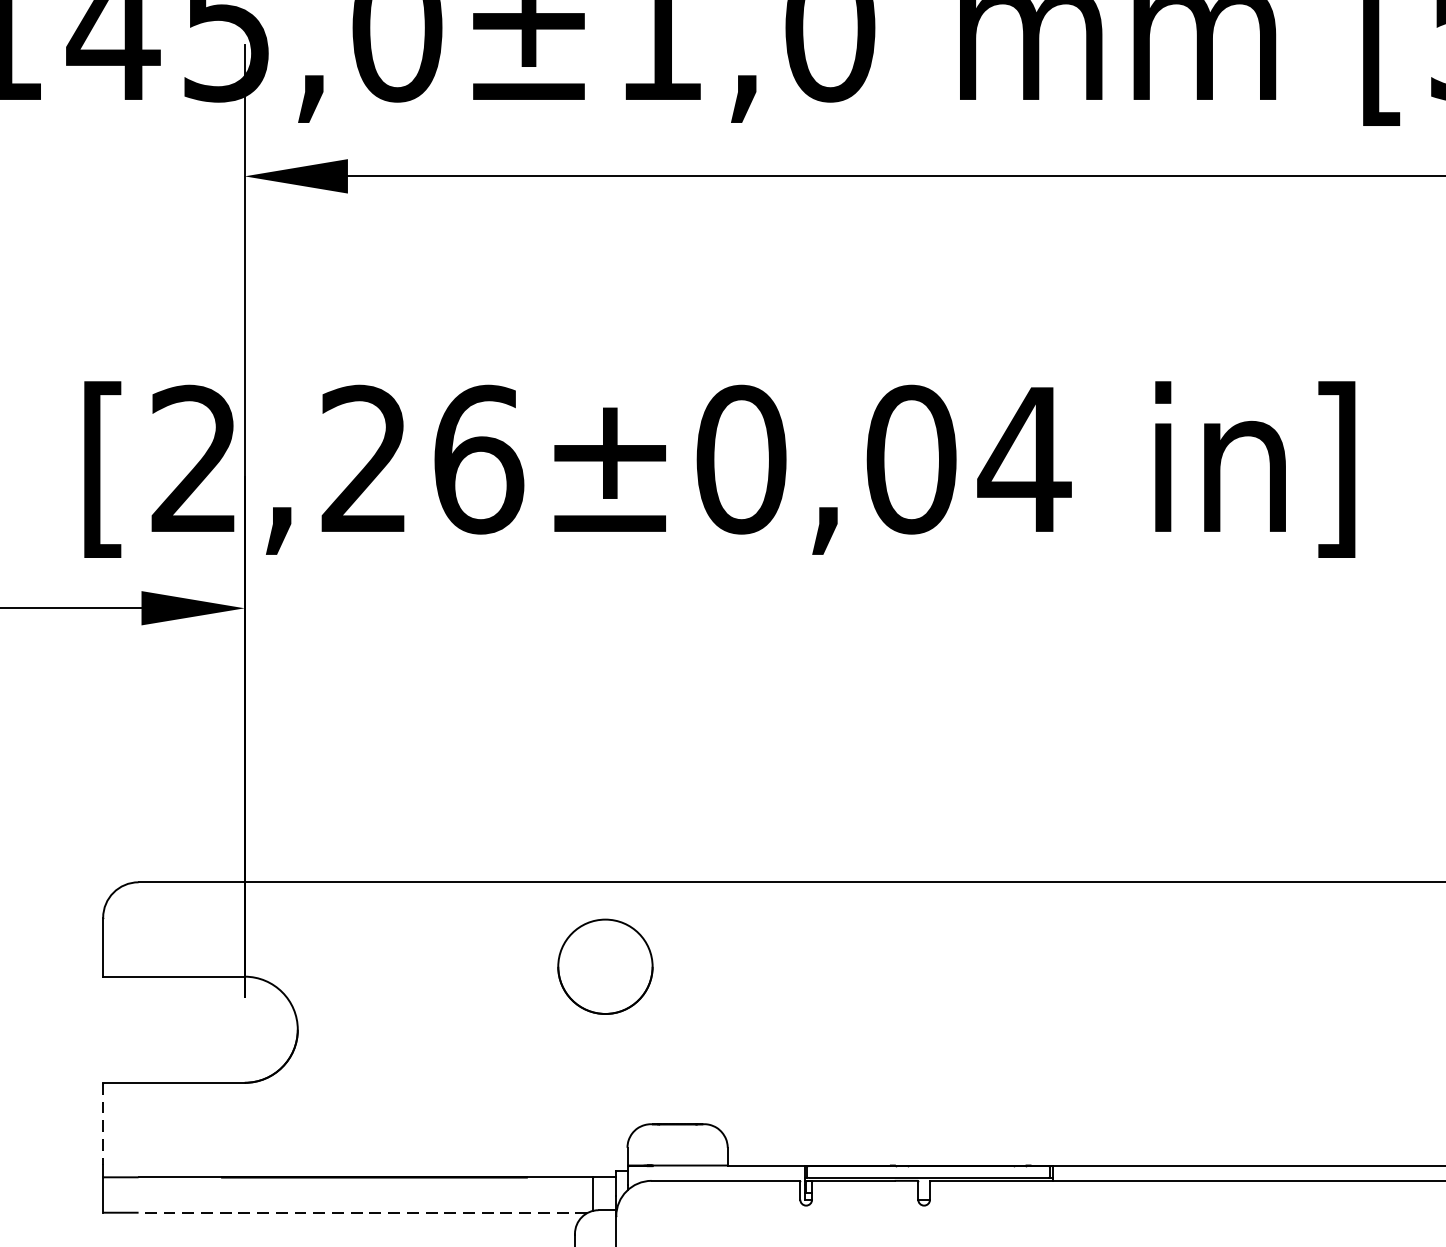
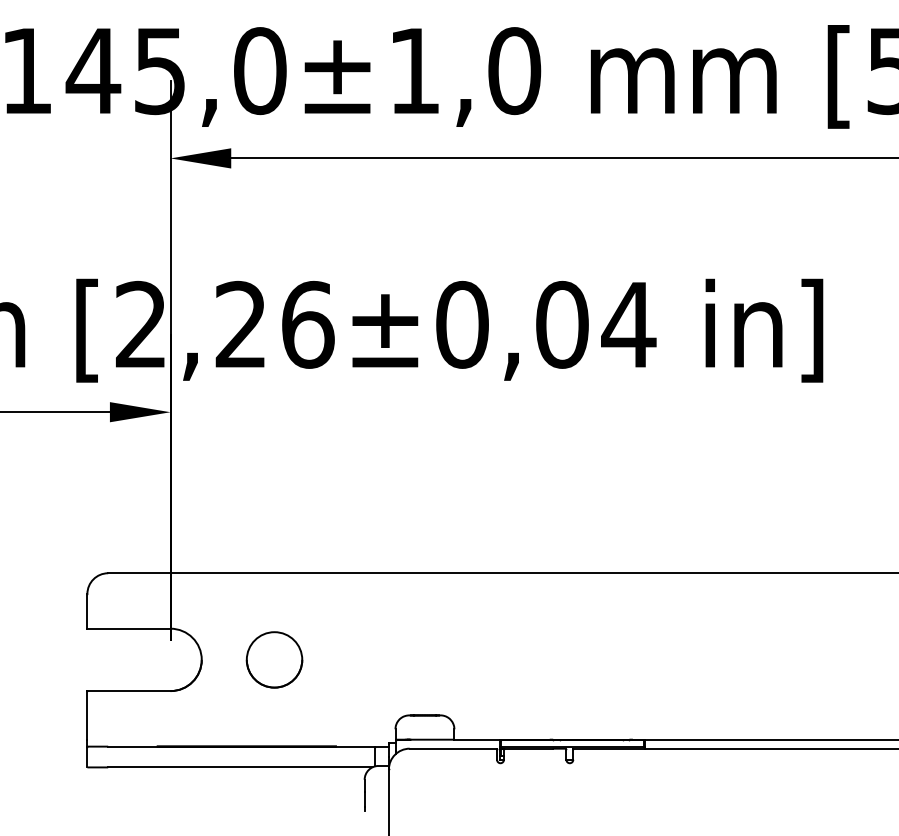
part: (605, 966) -> (274, 659), moved
line: (103, 1124) -> (87, 715), dashed -> solid
line: (363, 1212) -> (240, 767), dashed -> solid

